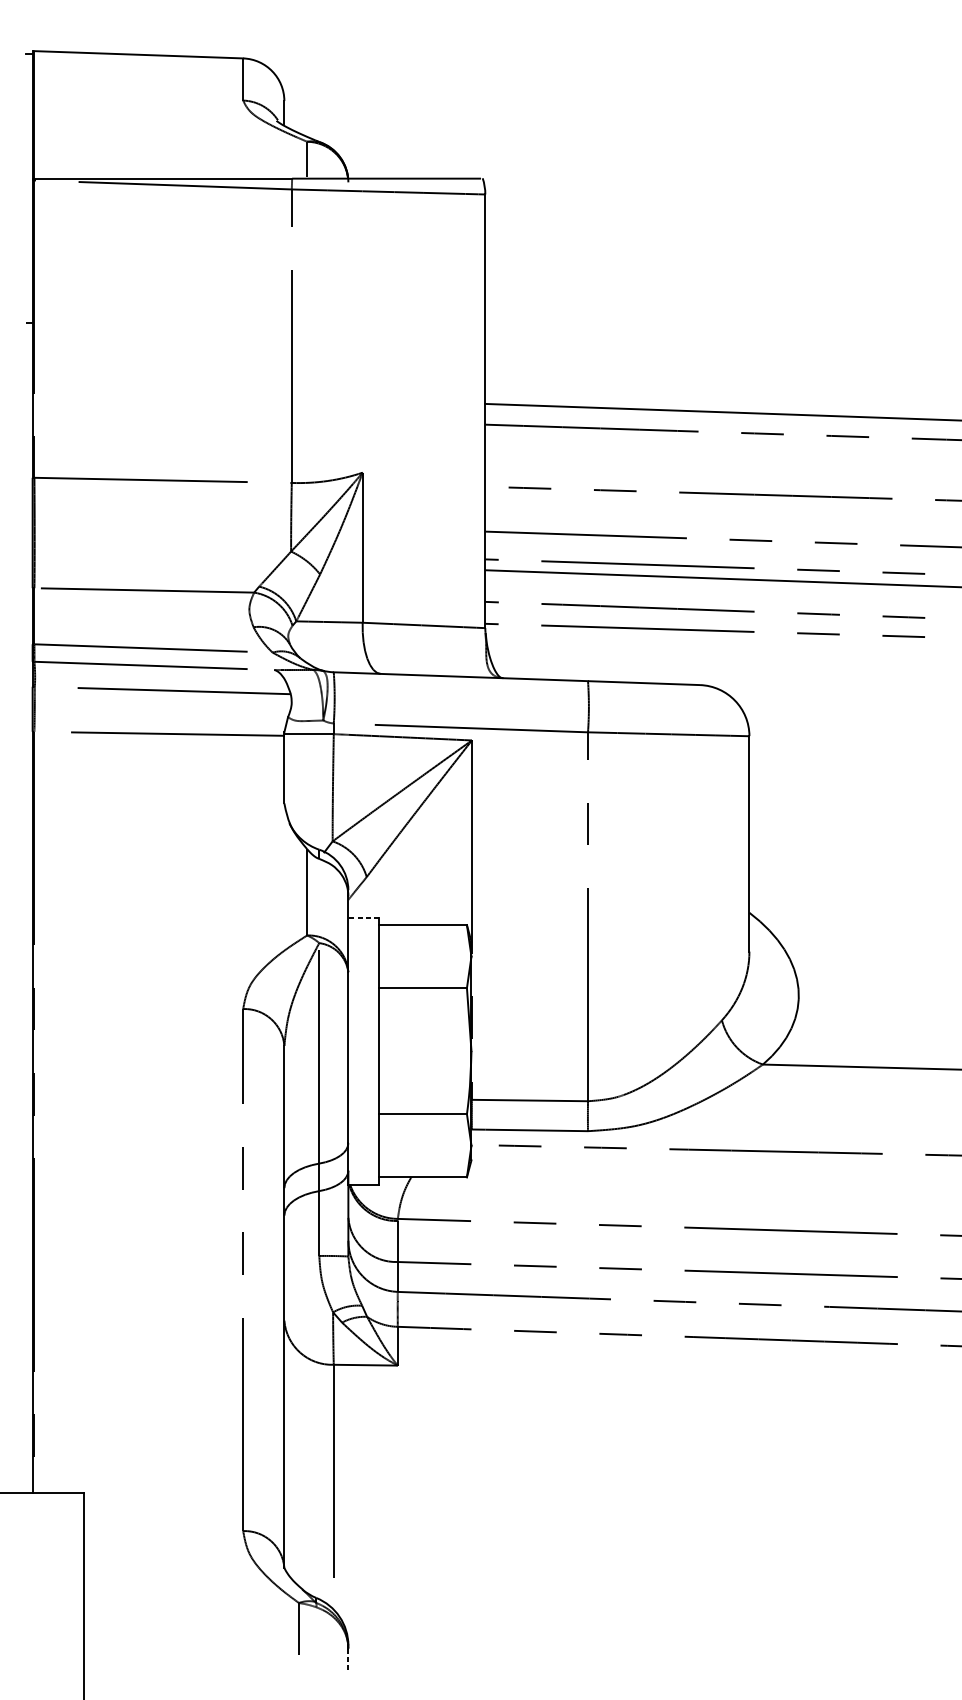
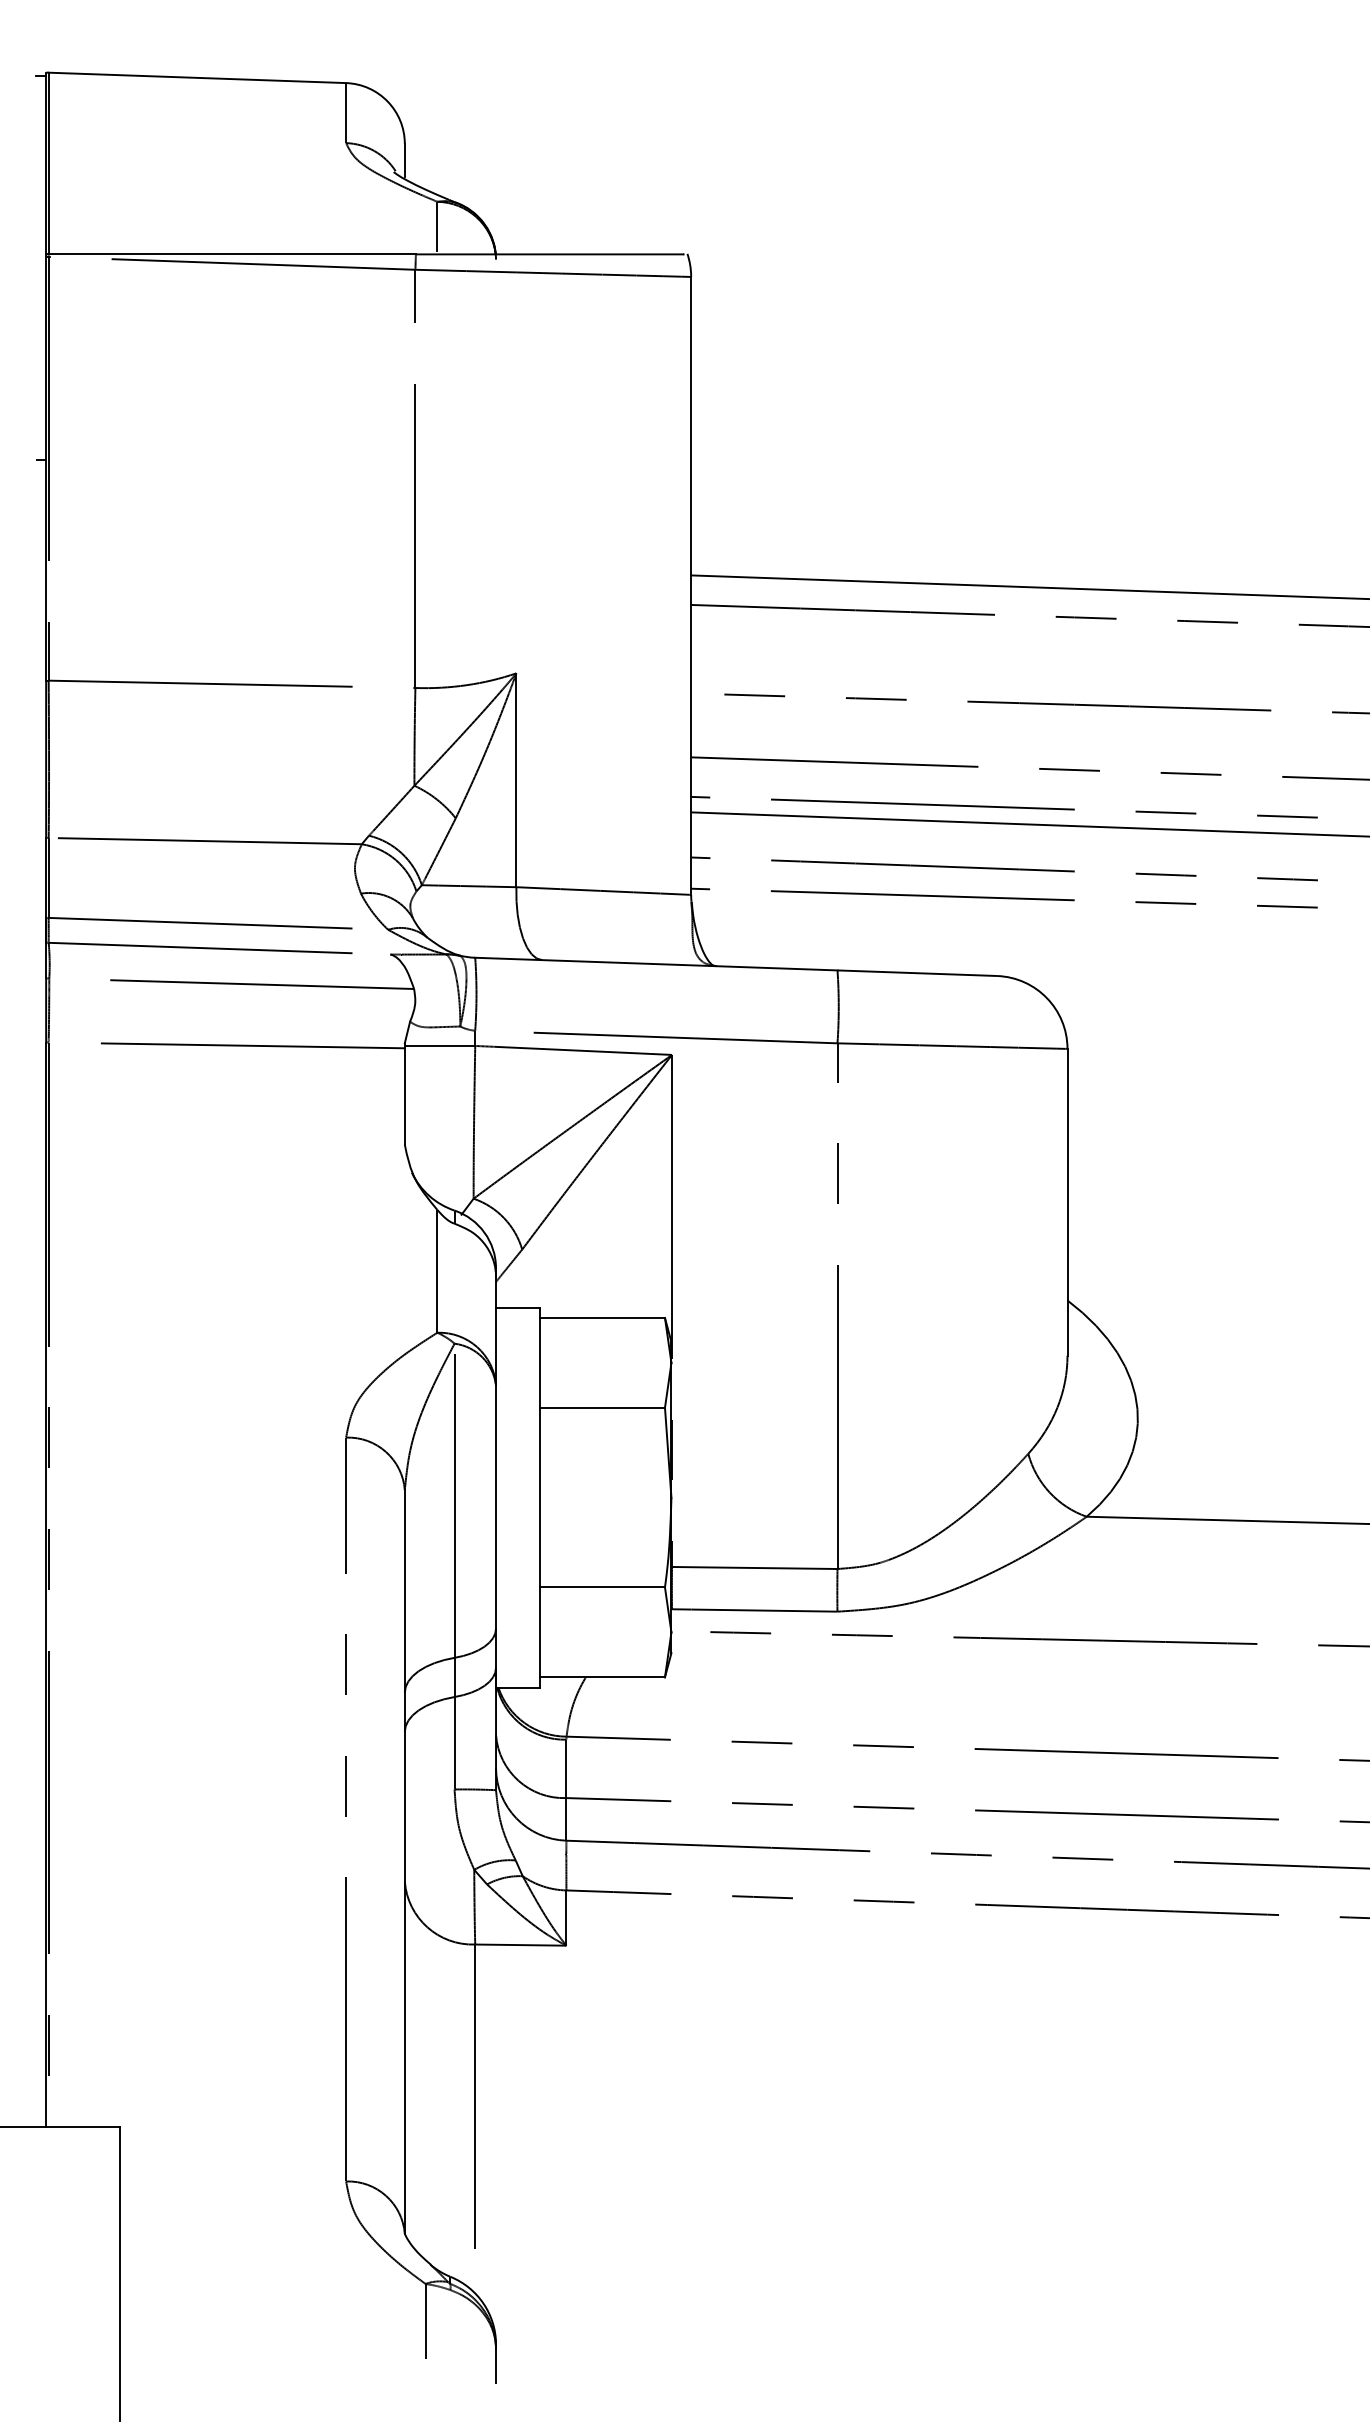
line: (363, 917) -> (517, 1307), dashed -> solid
line: (348, 1660) -> (496, 2366), dashed -> solid

